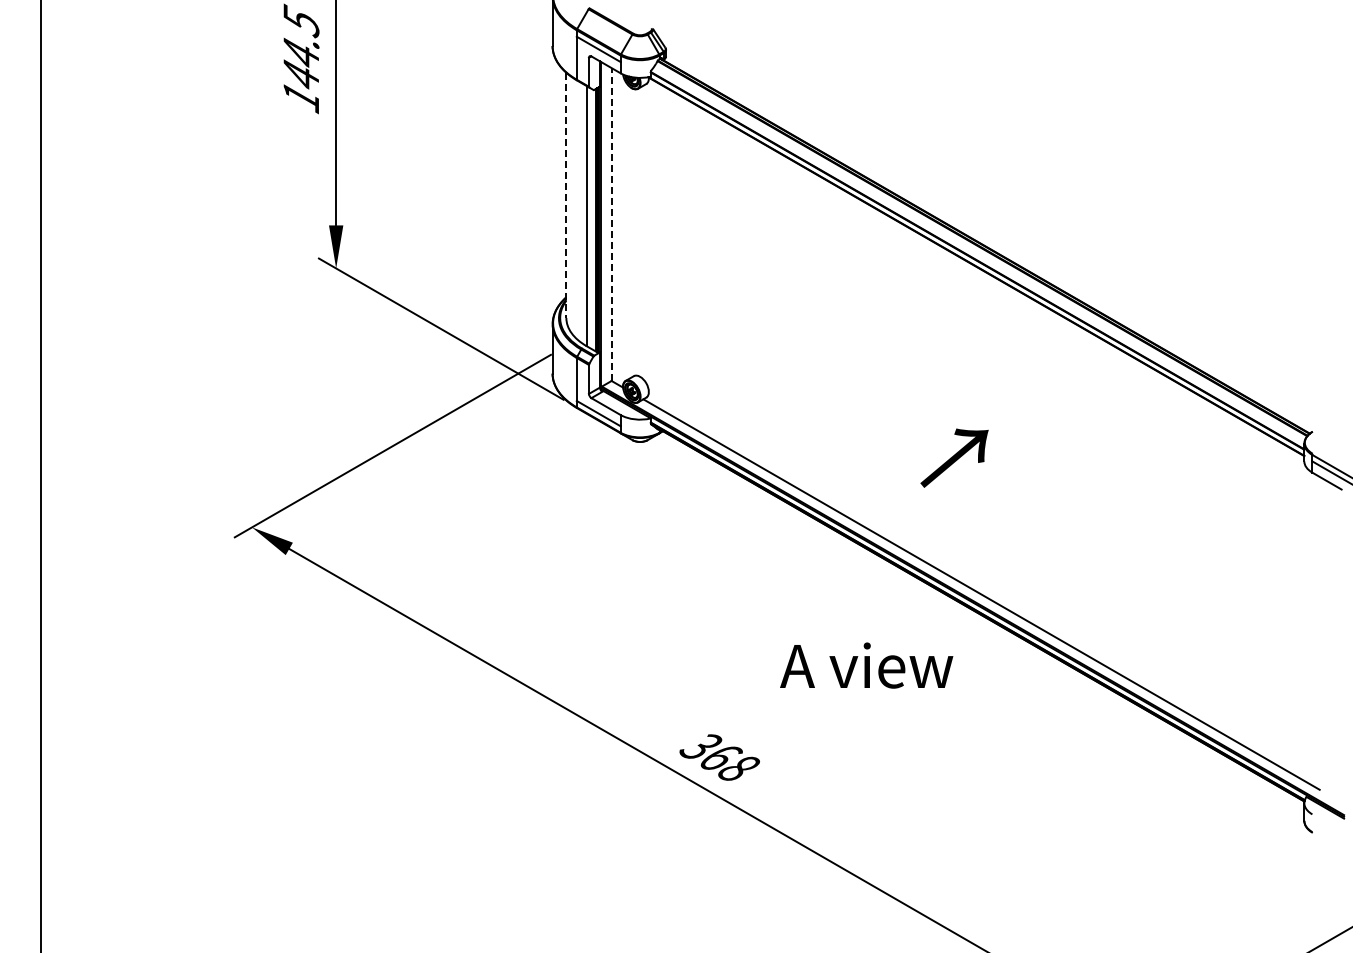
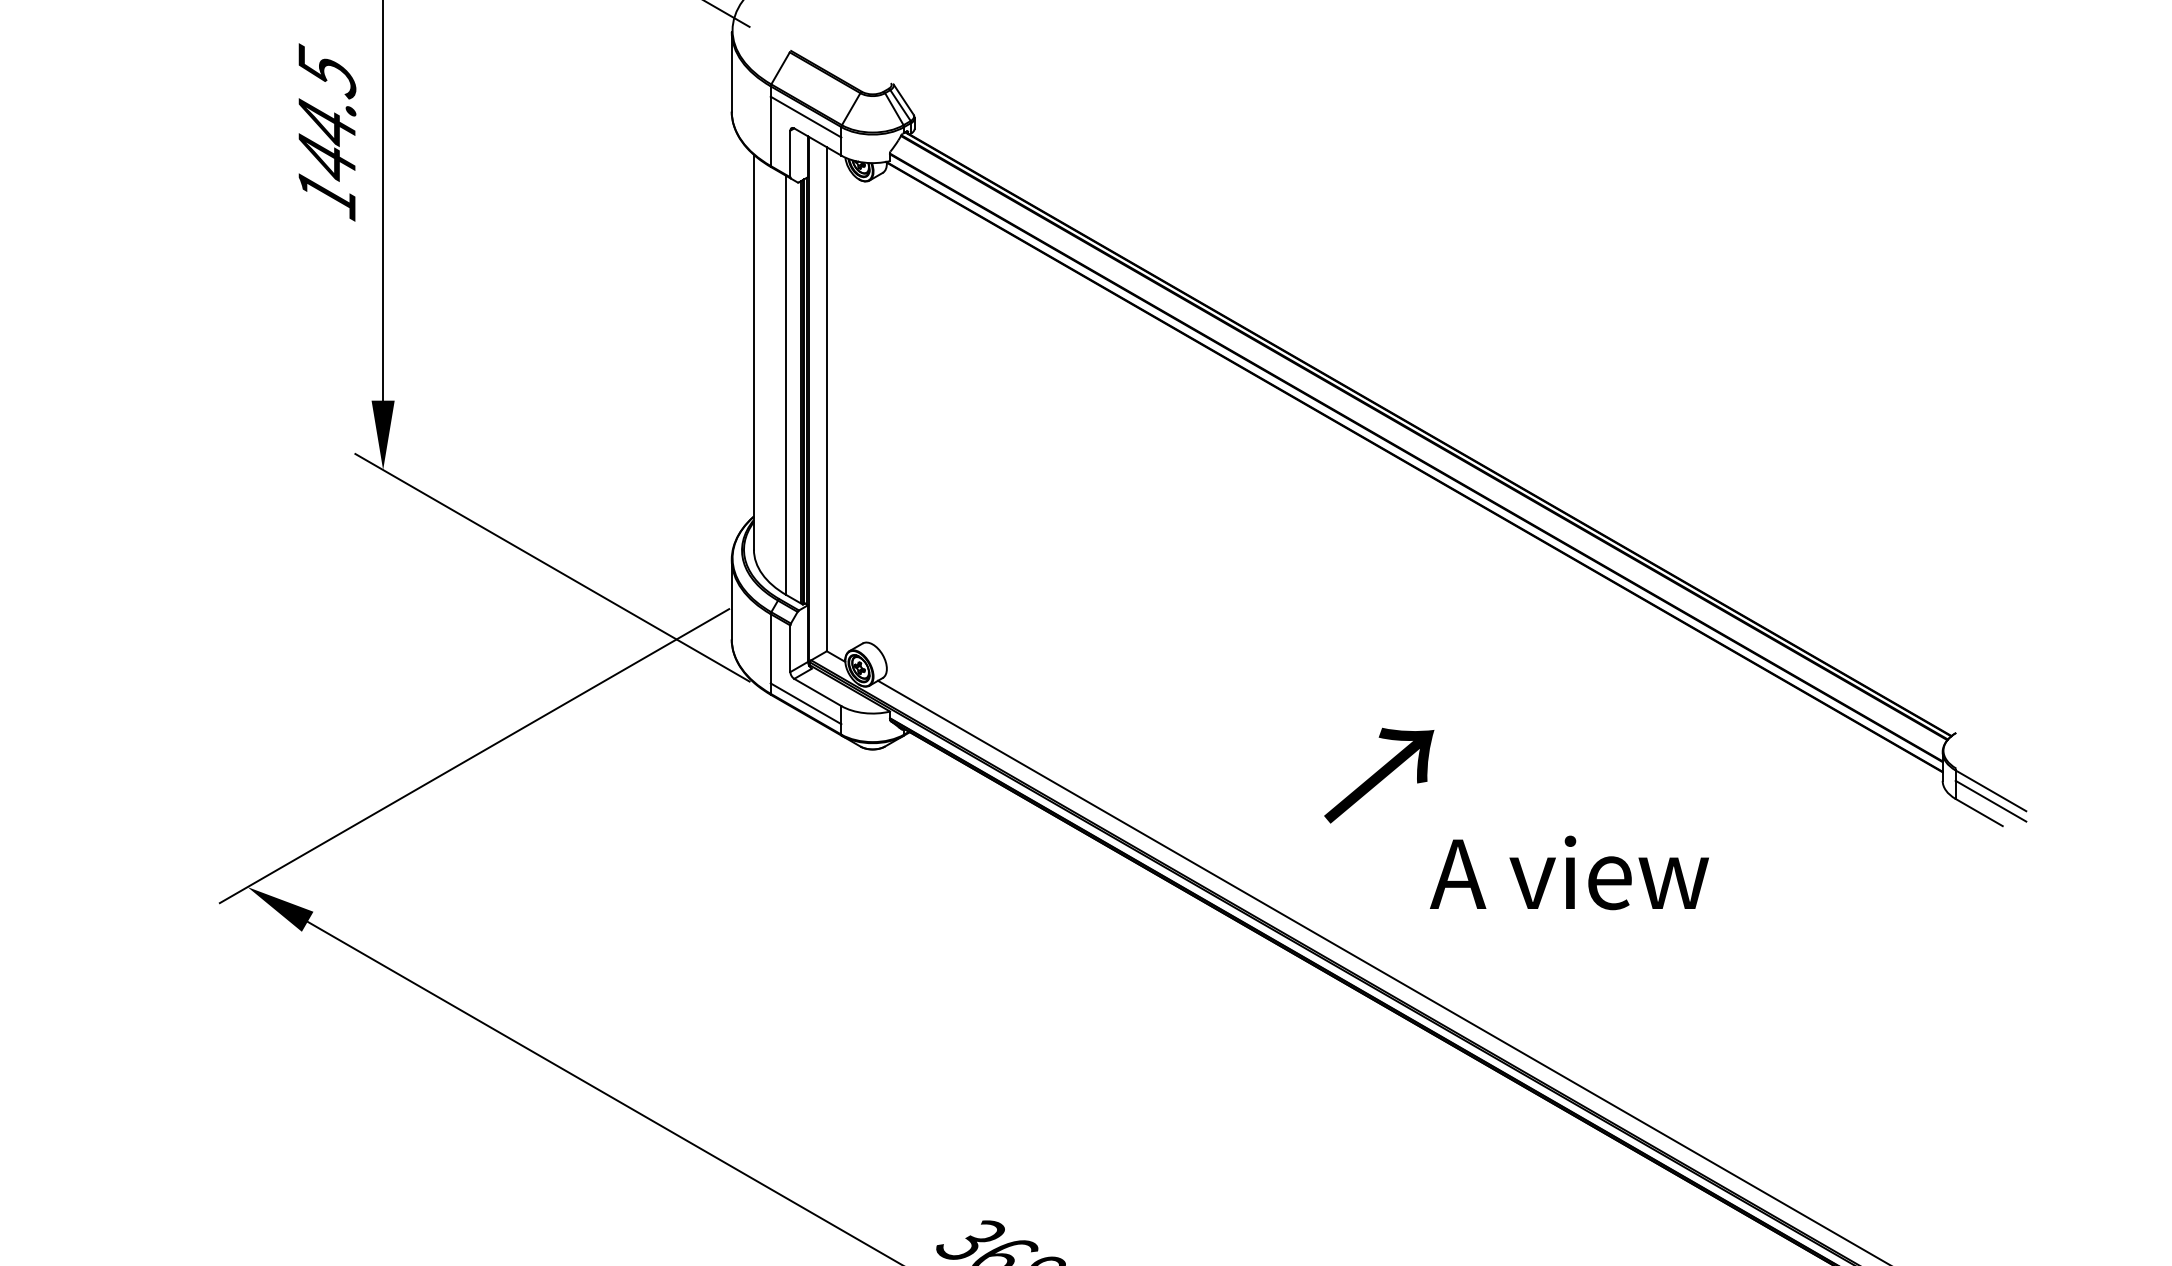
line: (566, 195) -> (754, 352), dashed -> solid
line: (611, 223) -> (826, 397), dashed -> solid
text: (866, 665) -> (1569, 872), moved

